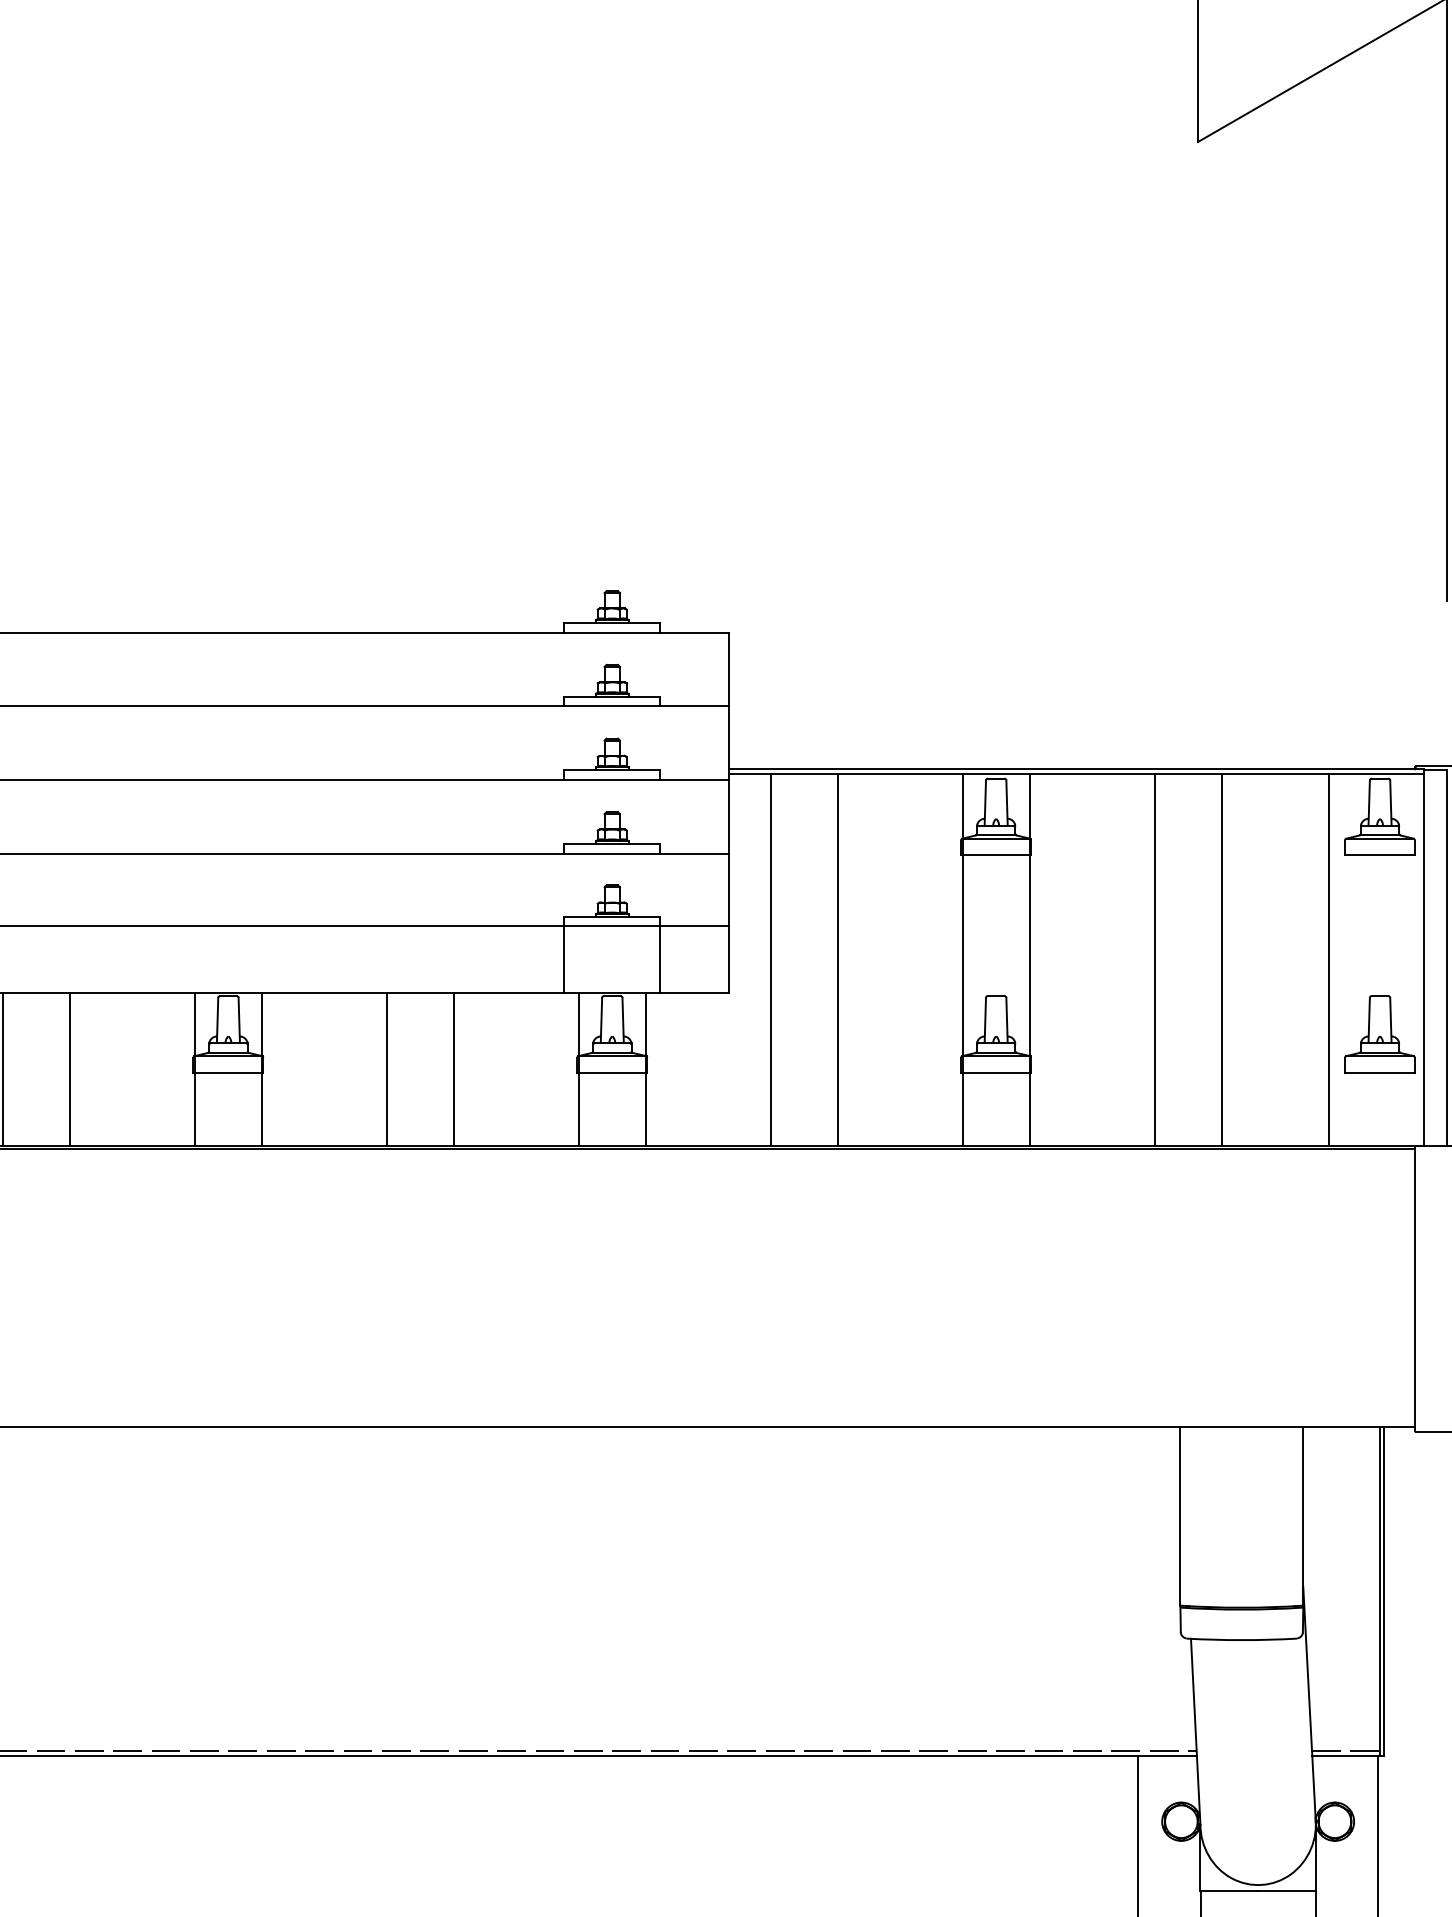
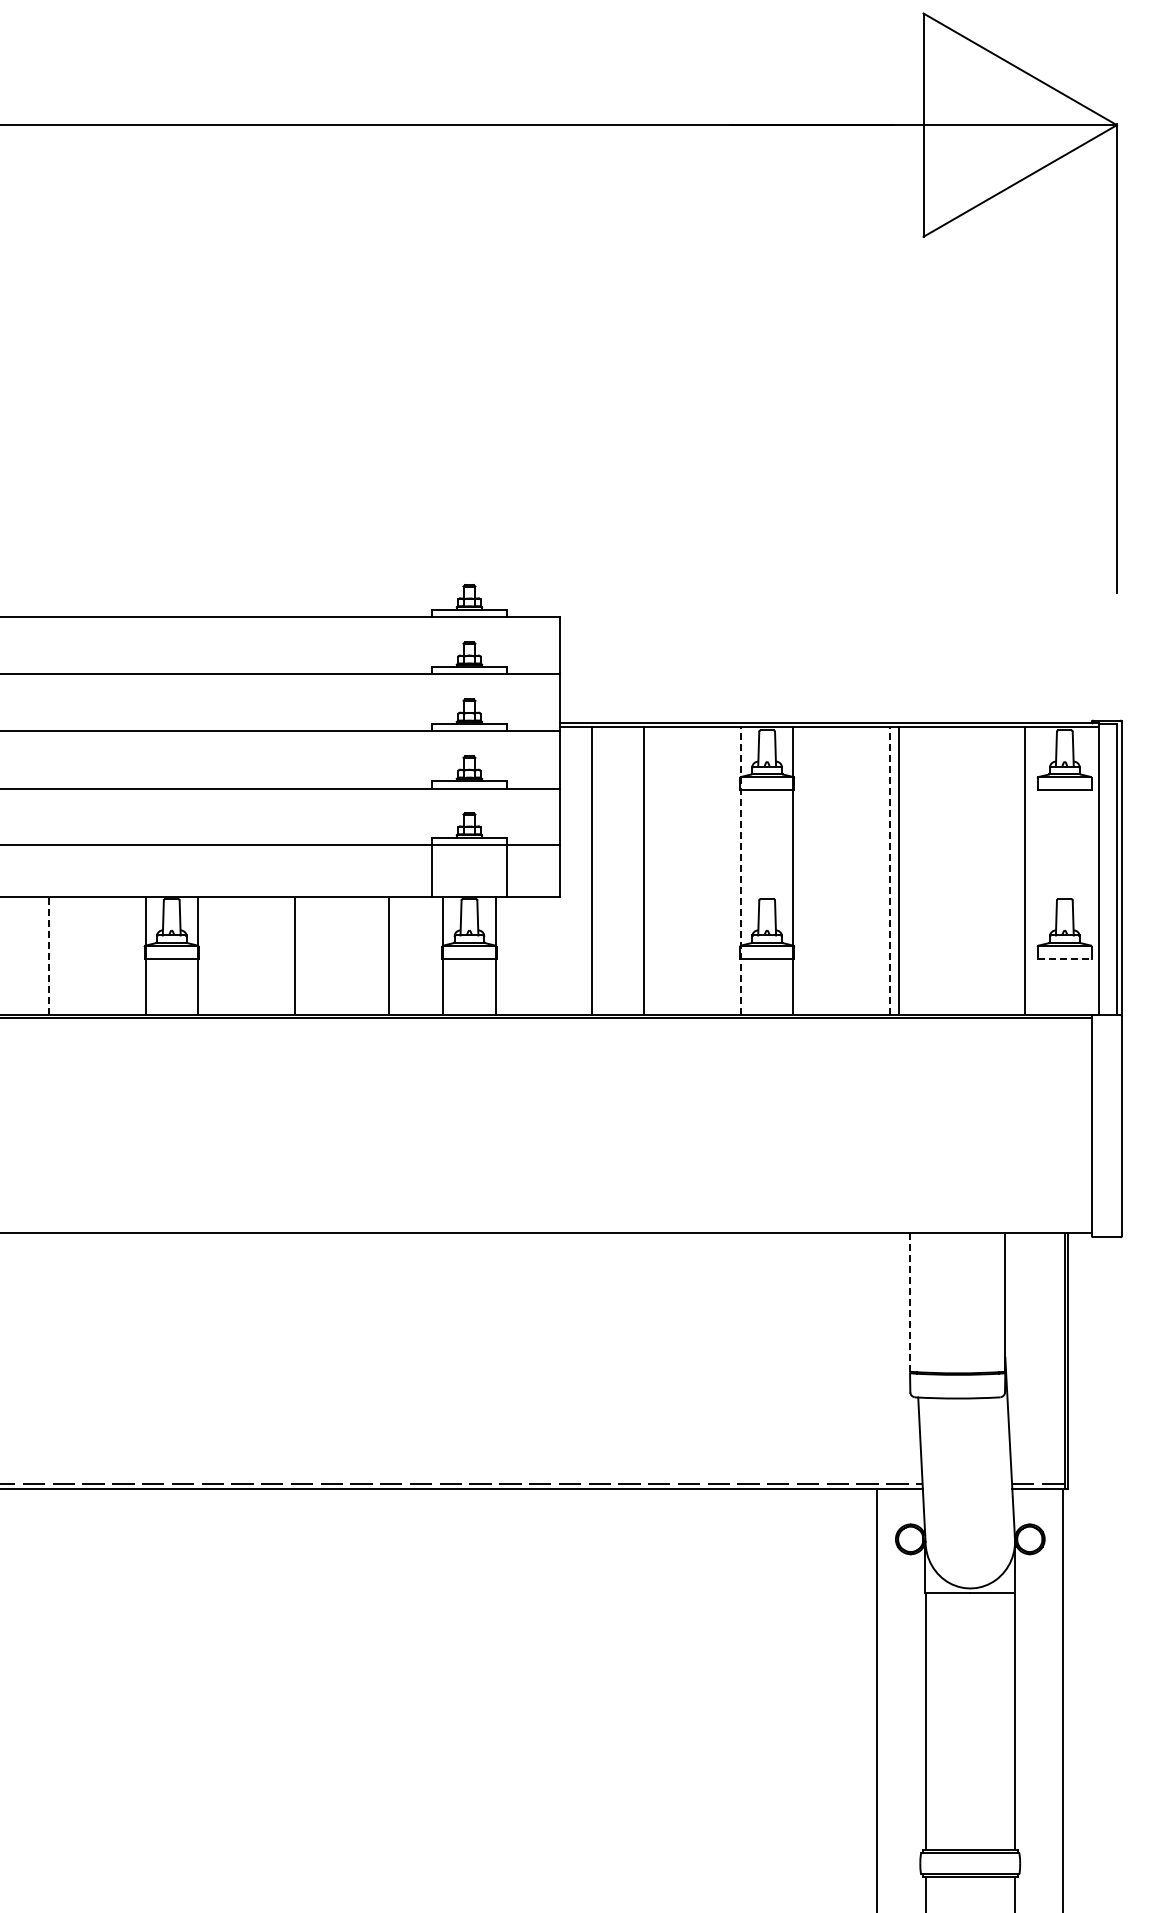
line: (963, 959) -> (741, 870), solid -> dashed
line: (1153, 959) -> (889, 870), solid -> dashed
line: (1222, 960) -> (899, 871), moved
line: (69, 1068) -> (48, 955), solid -> dashed
line: (453, 1068) -> (388, 955), moved
line: (1380, 1072) -> (1065, 958), solid -> dashed
line: (1181, 1517) -> (910, 1303), solid -> dashed

